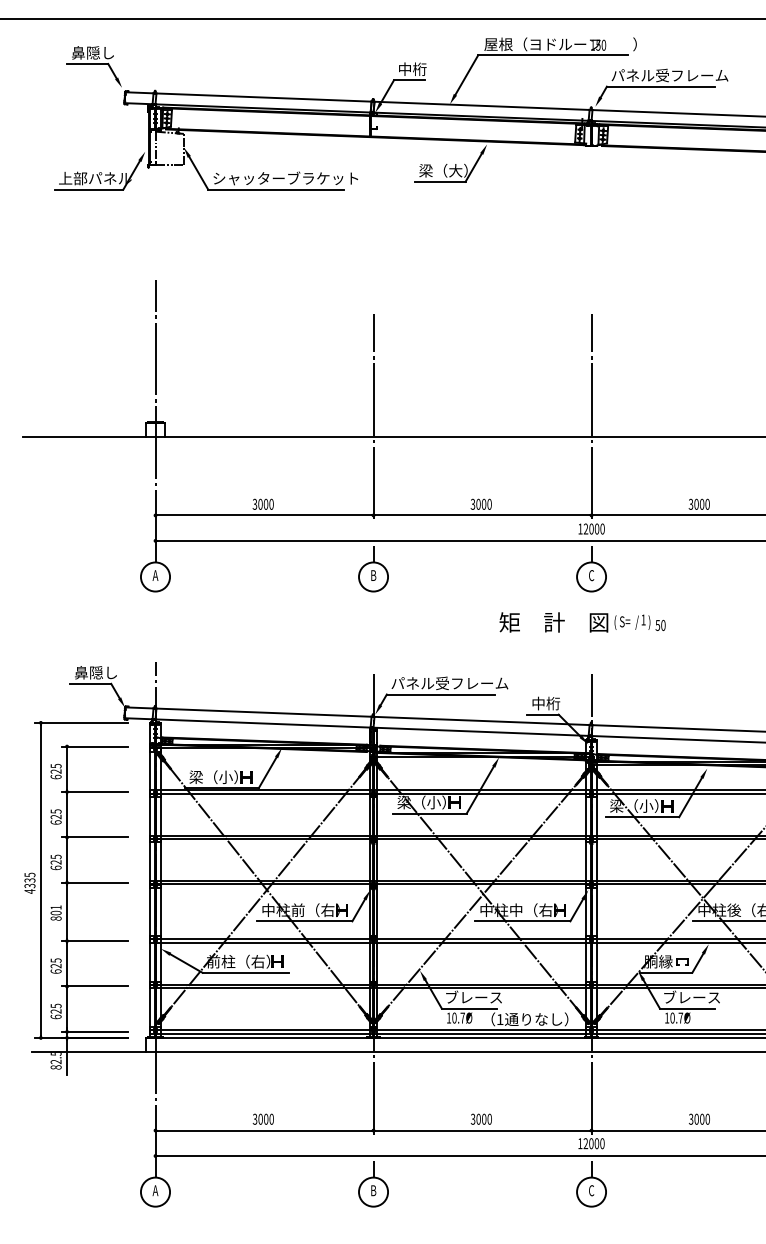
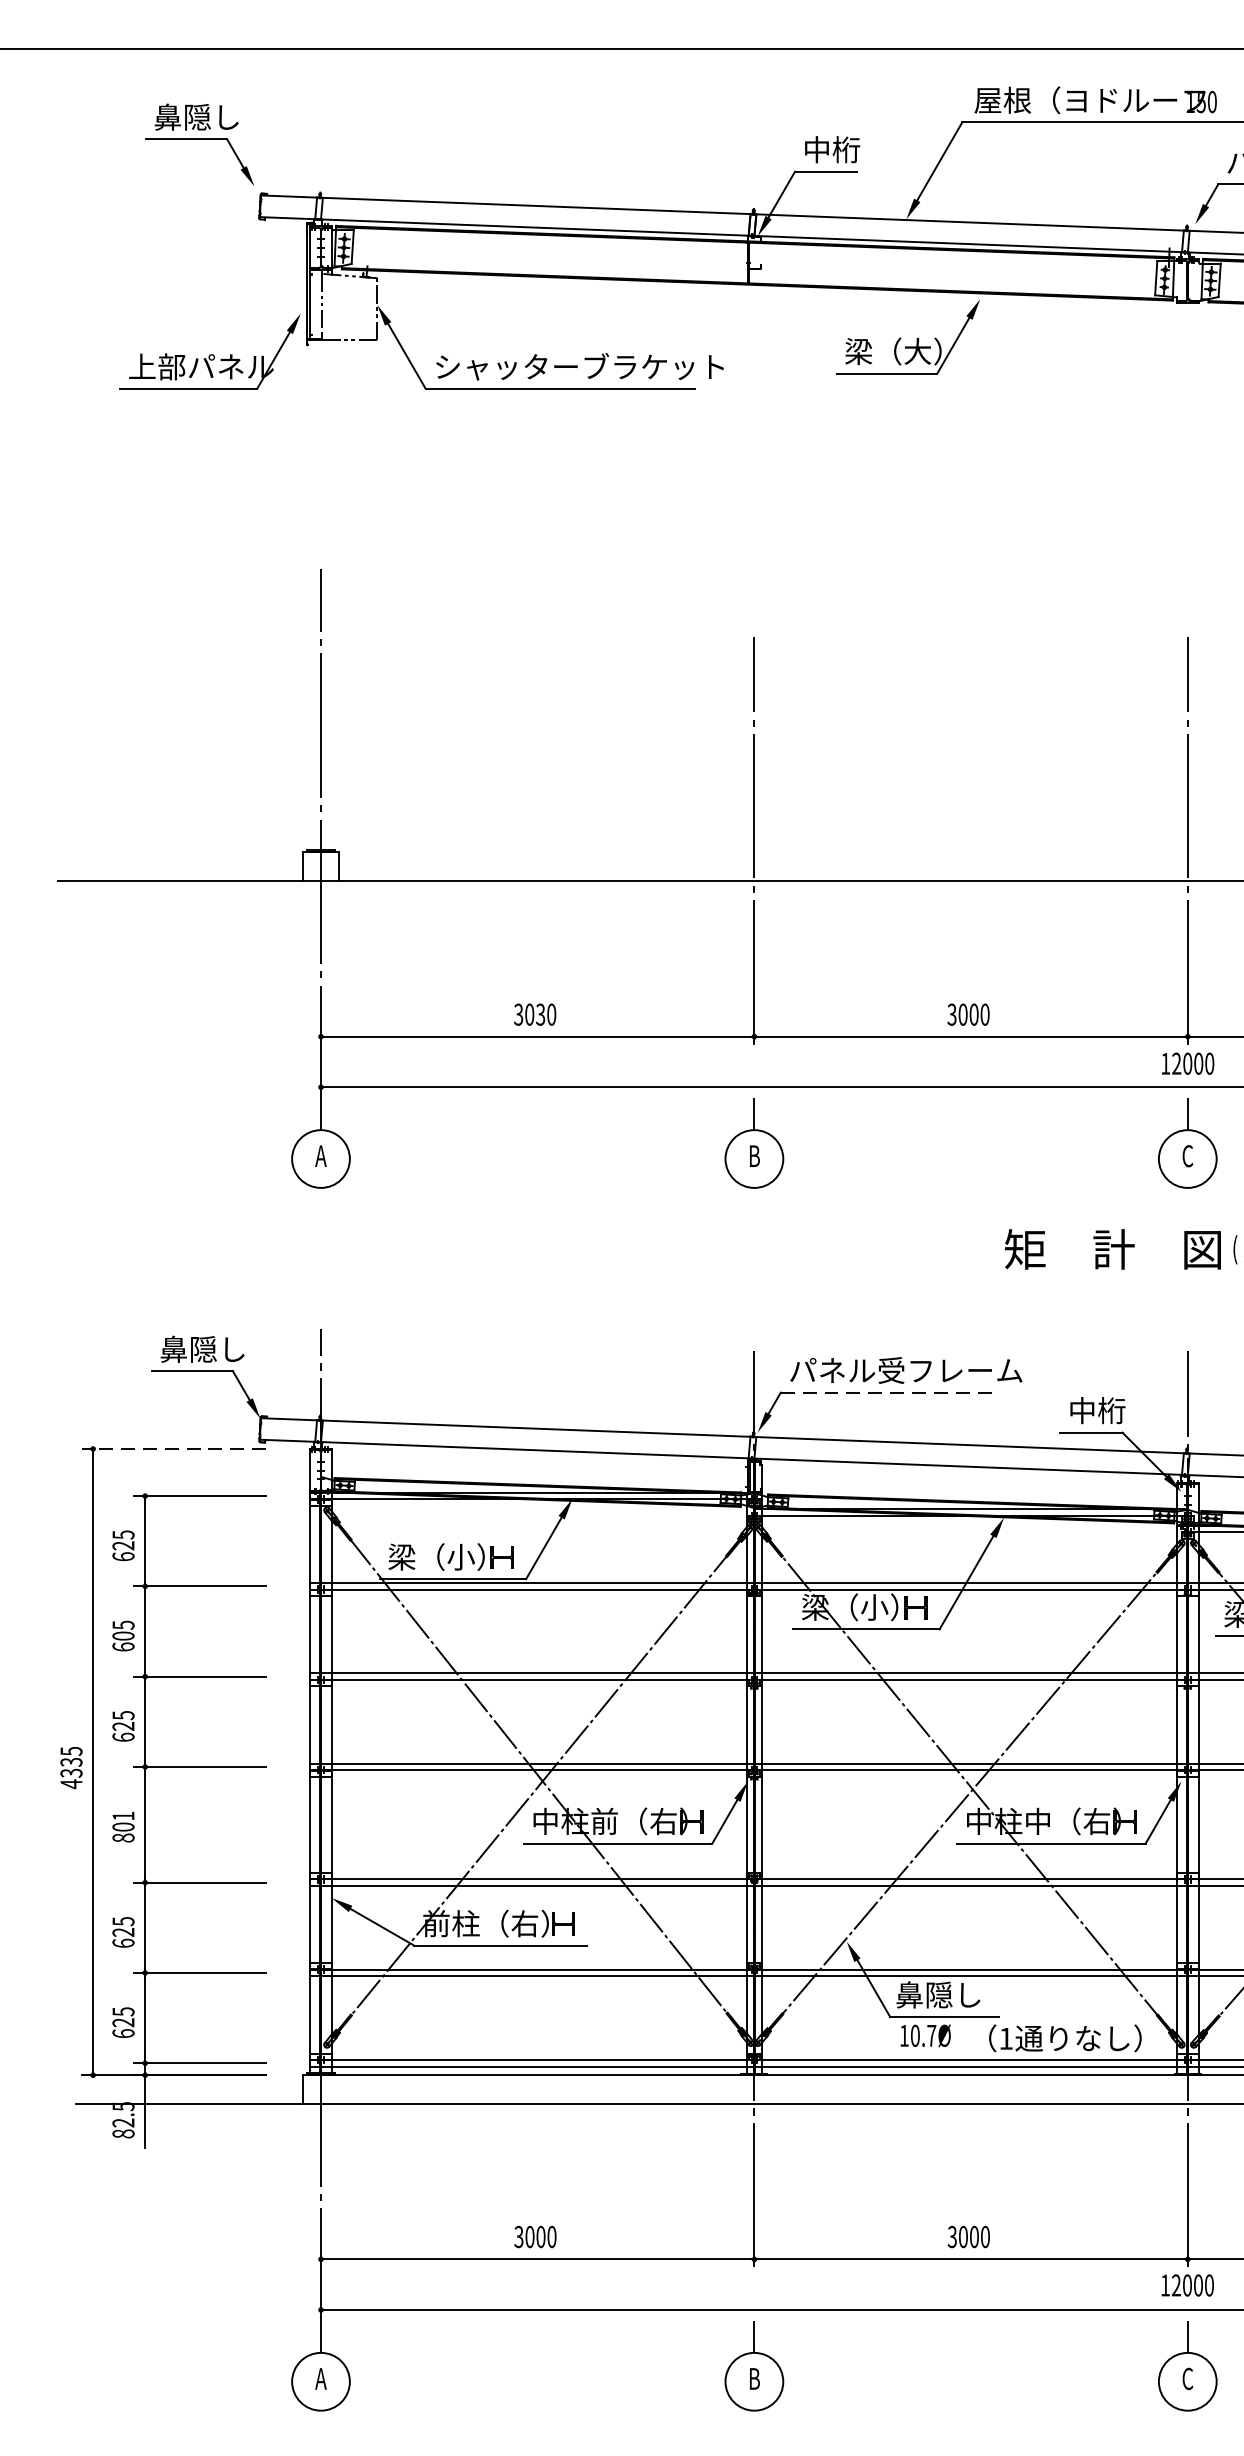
text: (265, 504) -> (539, 1014), 3000 -> 3030
line: (440, 694) -> (887, 1392), solid -> dashed
line: (81, 722) -> (173, 1448), solid -> dashed
text: (55, 816) -> (122, 1635), 625 -> 605
text: (473, 997) -> (953, 1994), ブレース -> 鼻隠し

